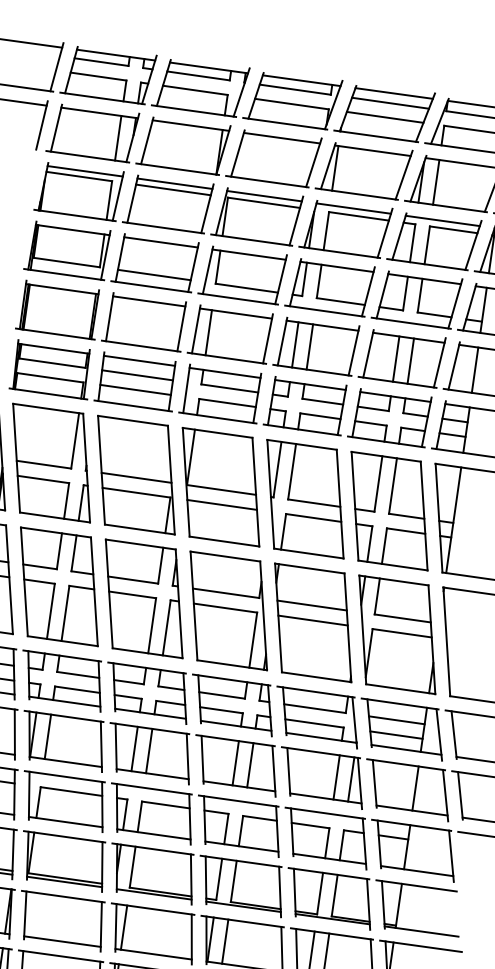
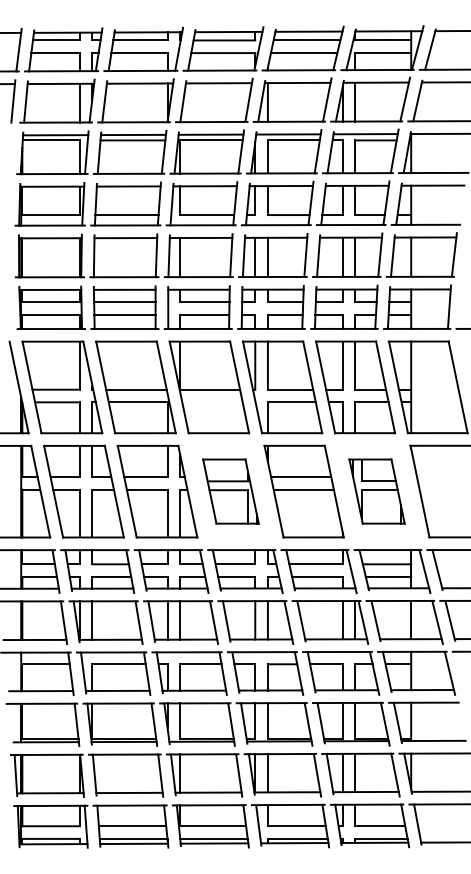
line: (222, 505) -> (212, 402), removed
part: (228, 610) -> (230, 491), size x0.7
part: (396, 634) -> (376, 491), size x0.7

